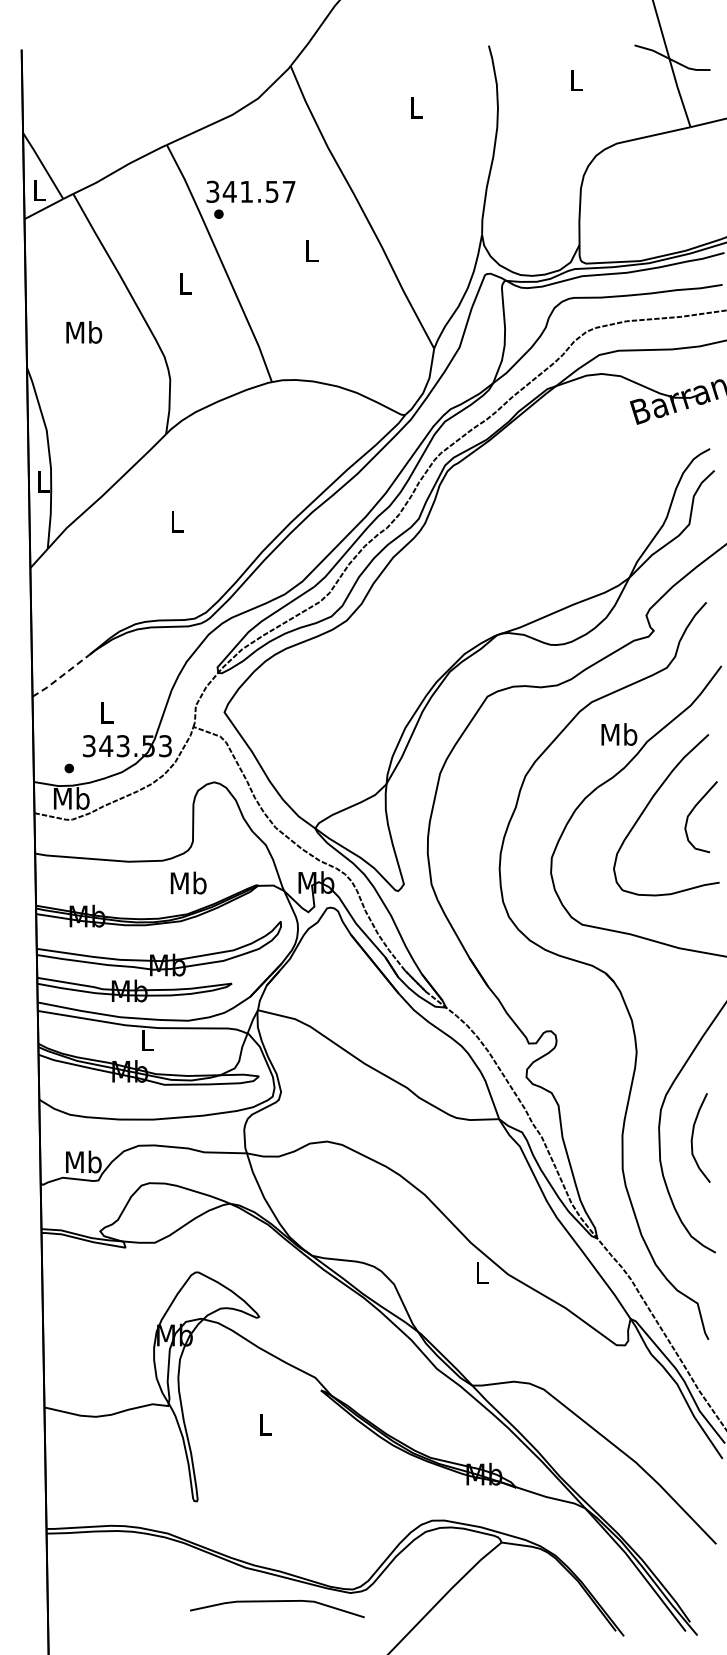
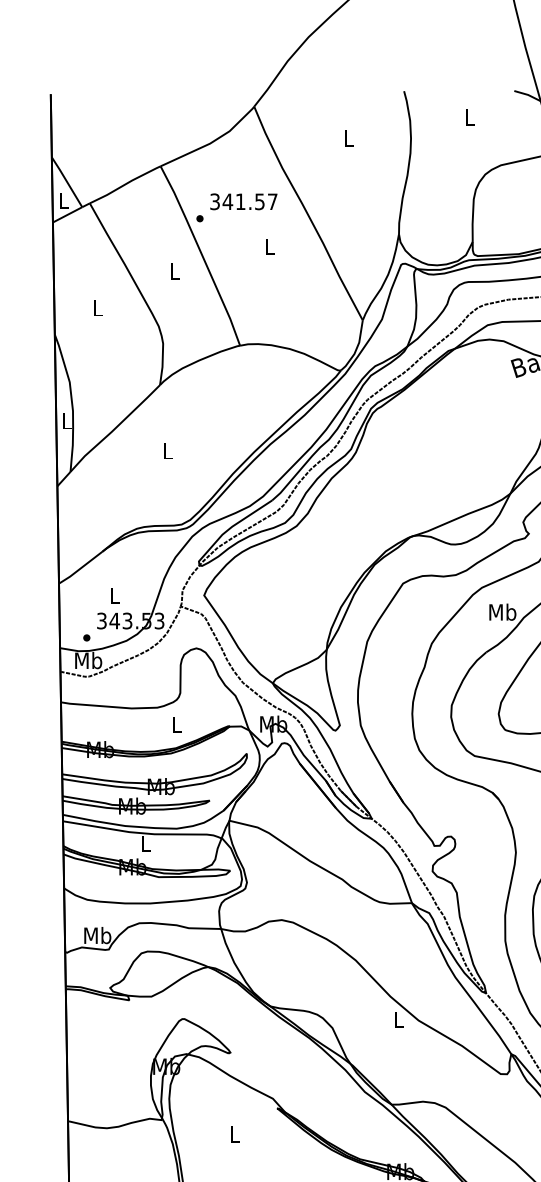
text: (250, 191) -> (243, 201), moved
text: (84, 332) -> (98, 308), Mb -> L
line: (61, 676) -> (80, 568), dashed -> solid
text: (188, 882) -> (176, 724), Mb -> L

